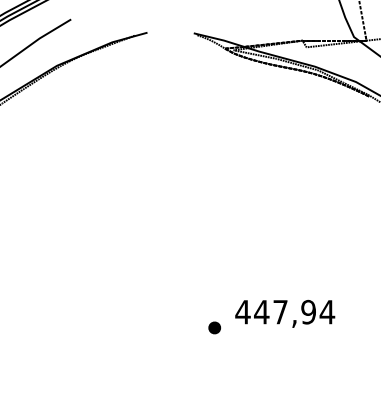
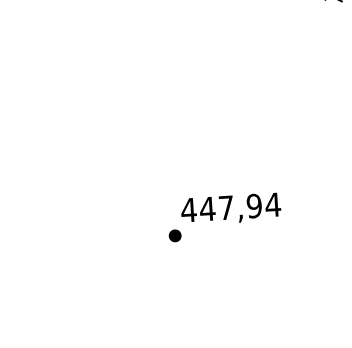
text: (285, 313) -> (231, 208), moved

